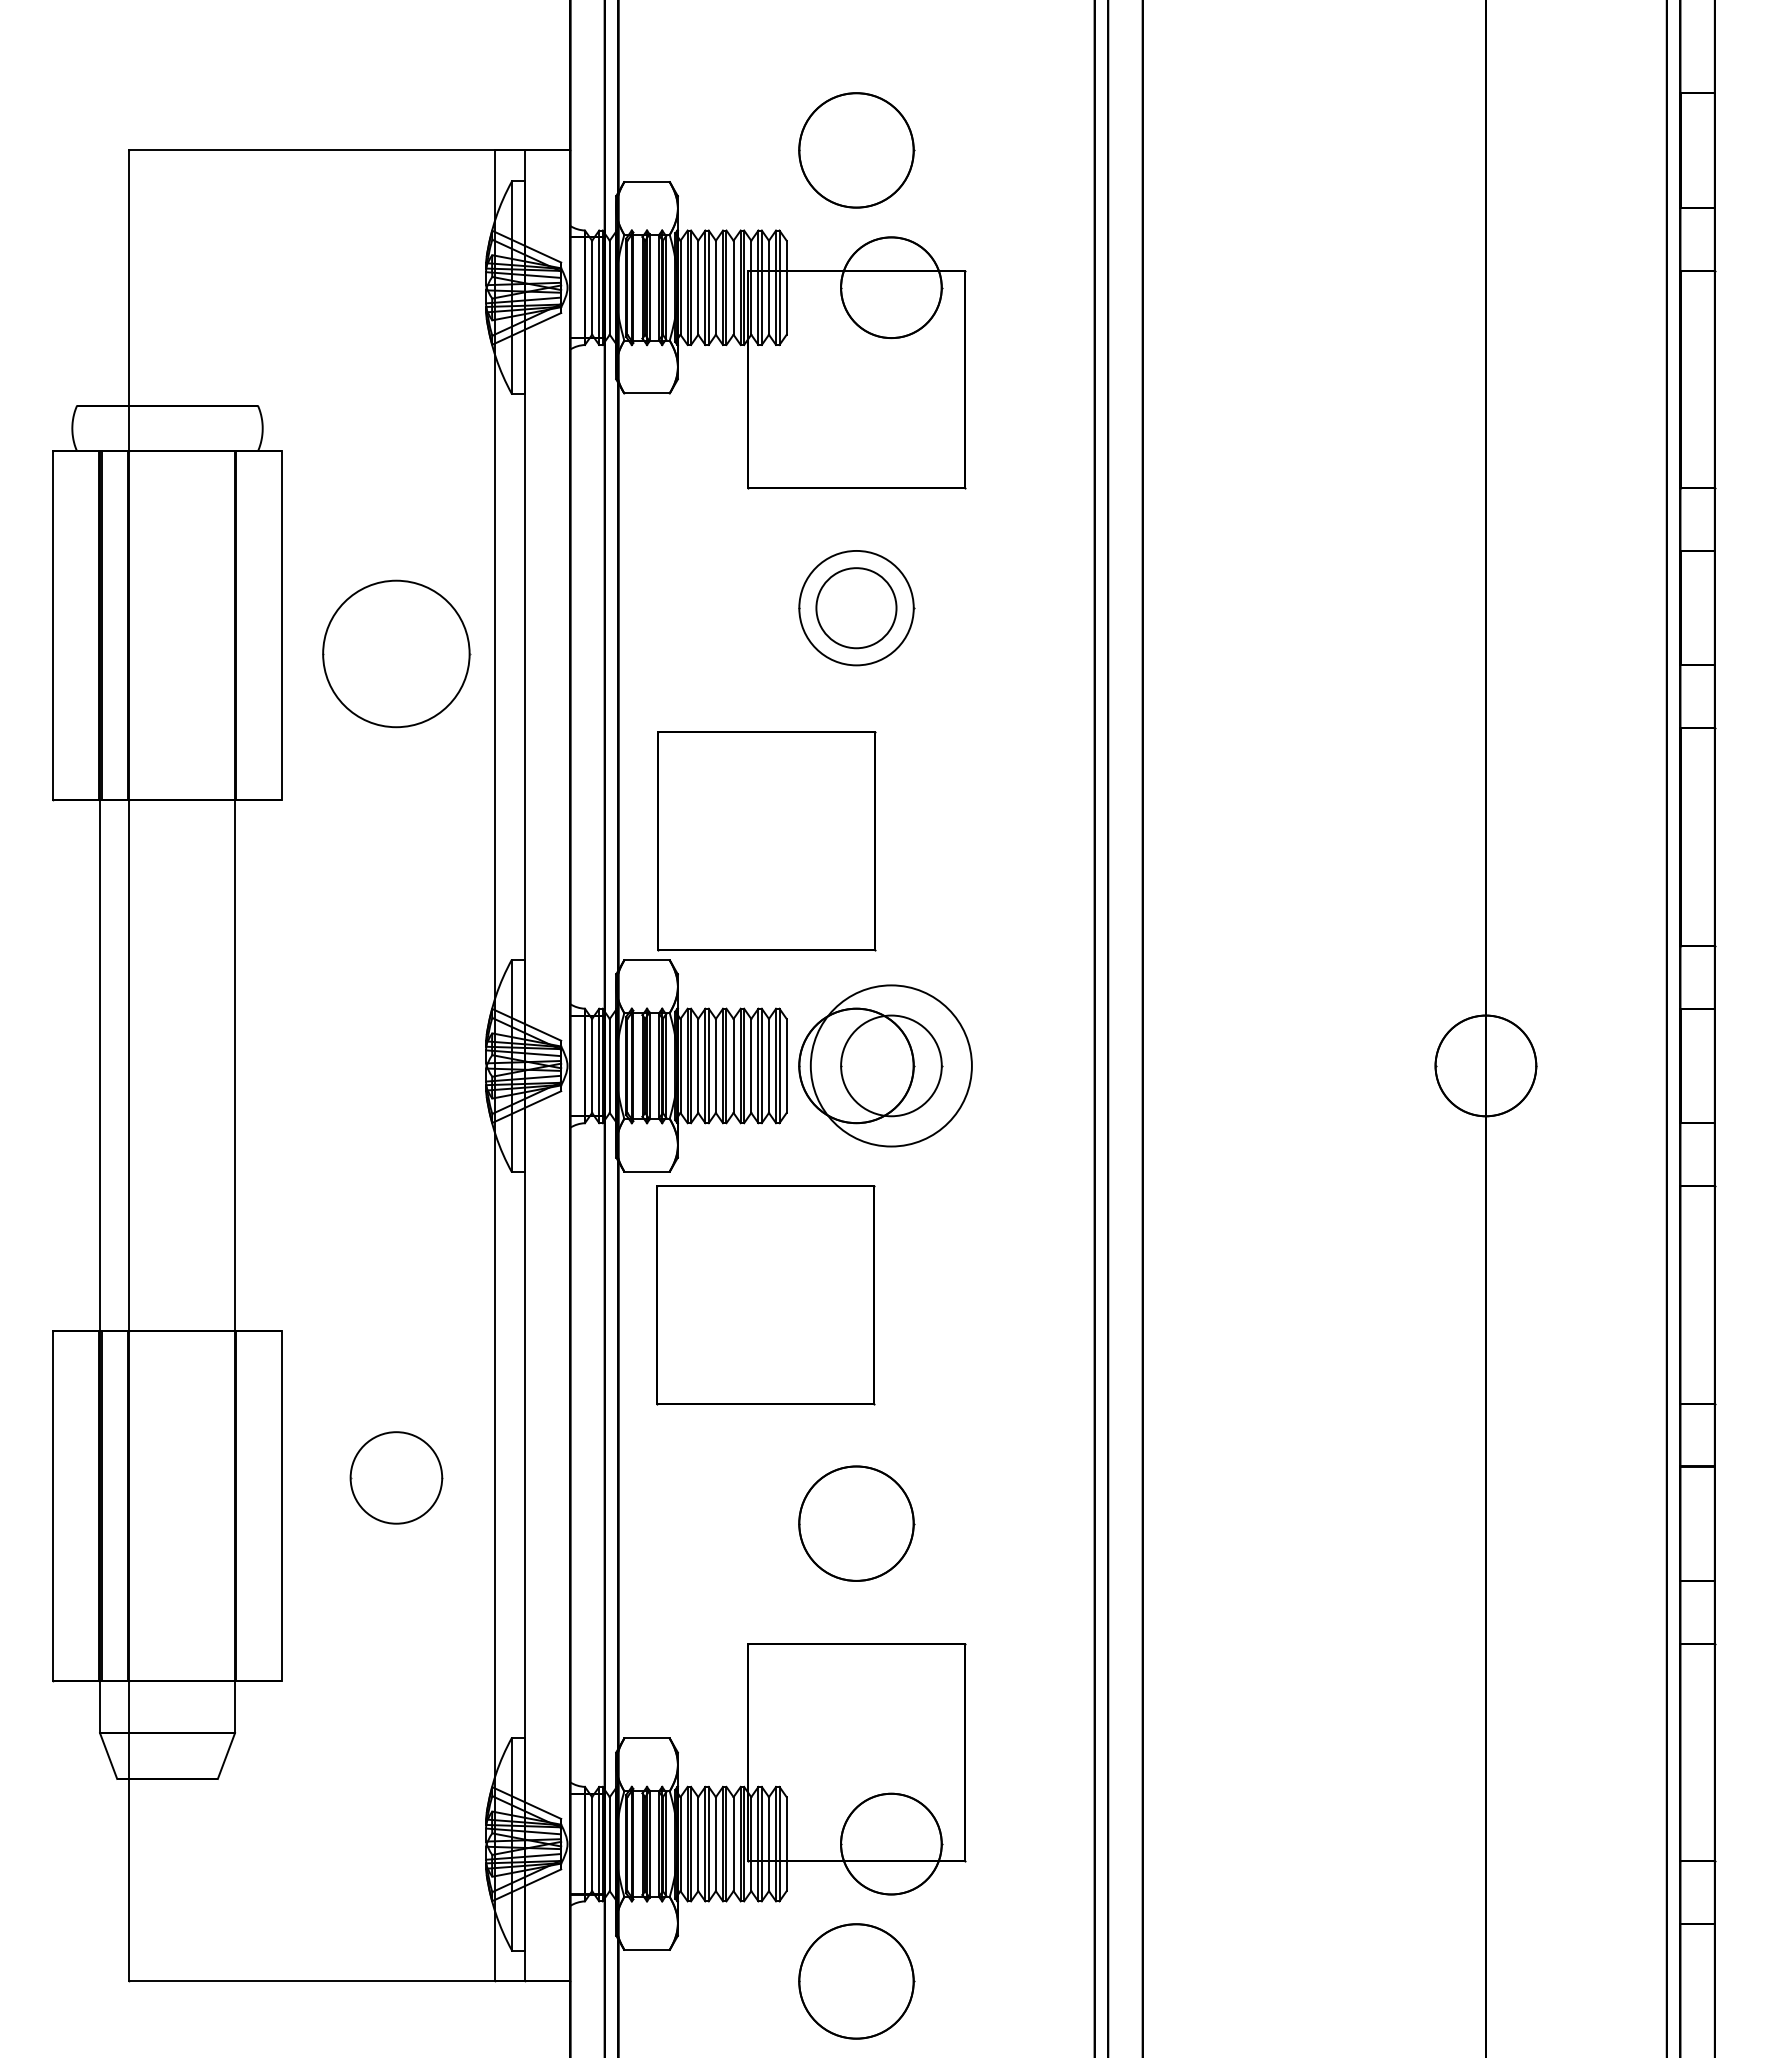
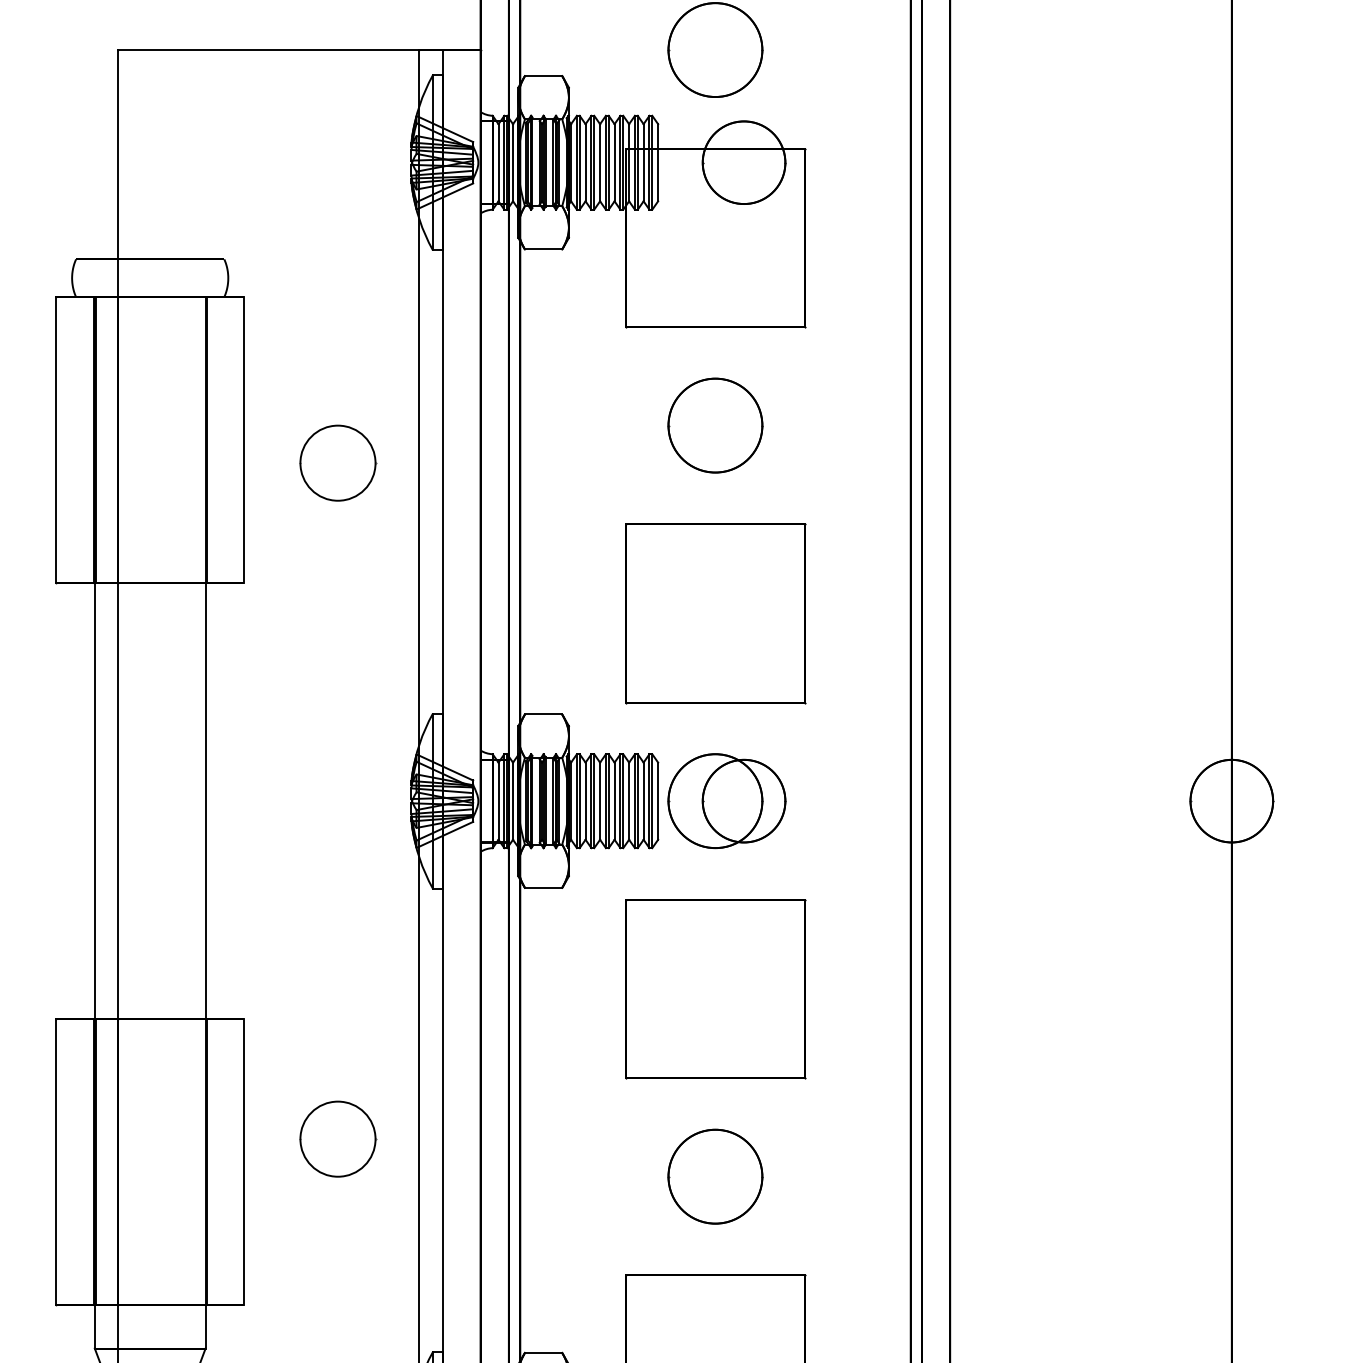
circle: (856, 607) -> (715, 425), size x1.43
part: (396, 653) -> (338, 462), size x0.62
part: (766, 841) -> (715, 613), moved
circle: (891, 1065) -> (744, 800), size x0.62
part: (765, 1295) -> (715, 989), moved

